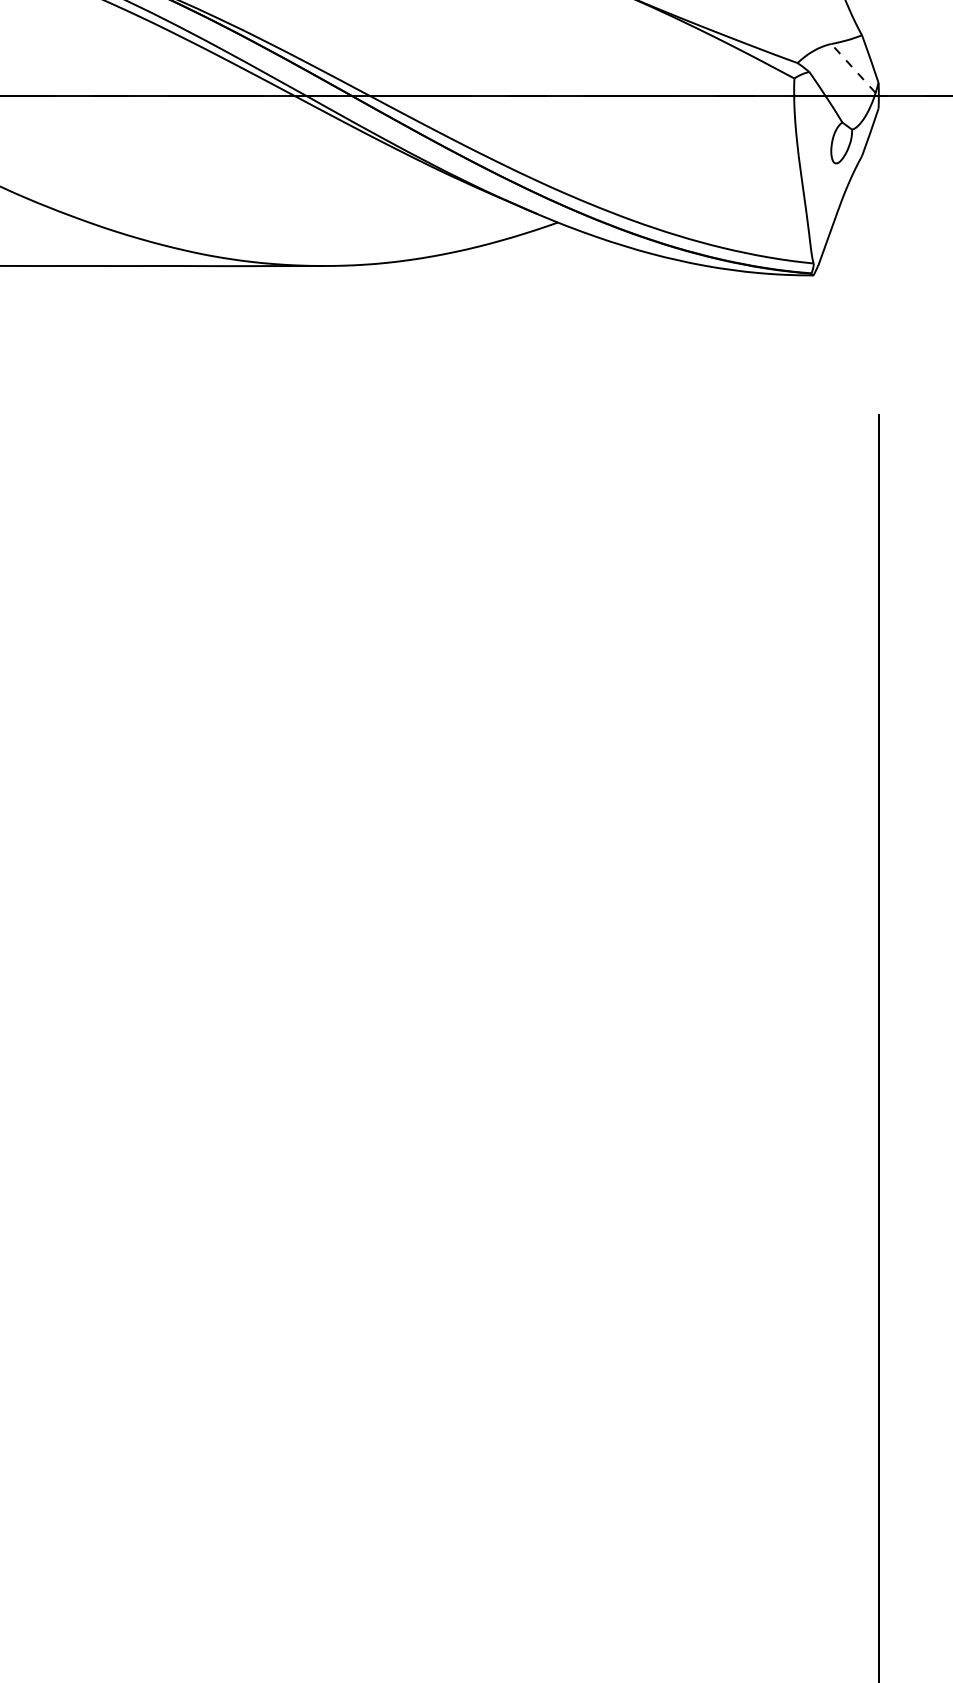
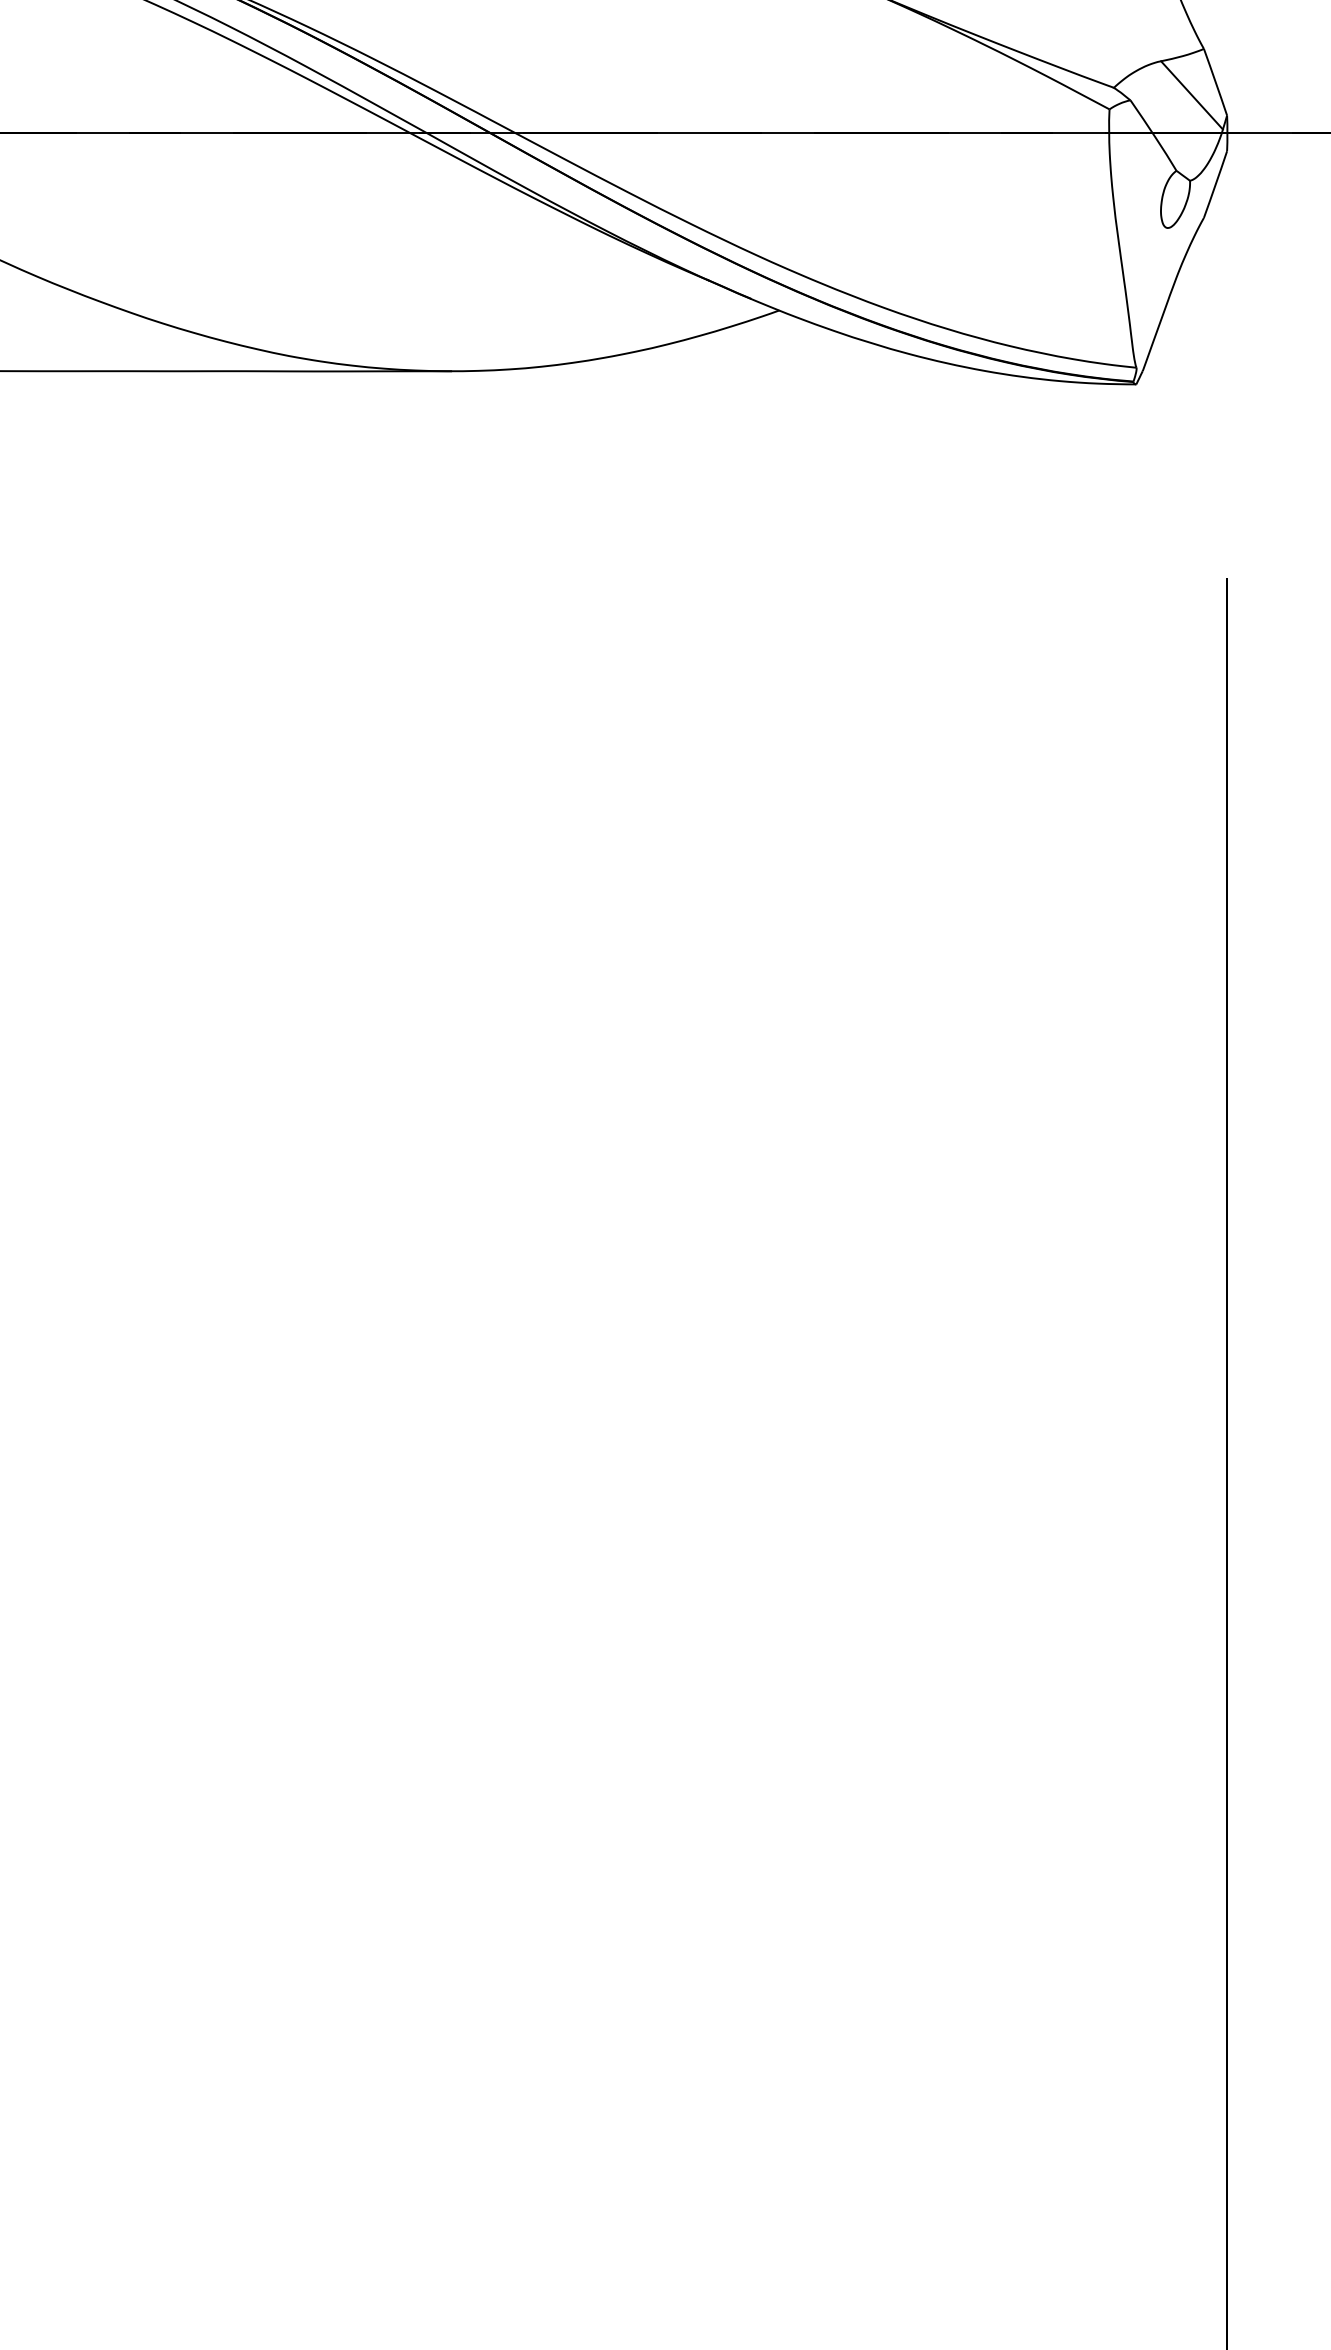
line: (853, 68) -> (1191, 95), dashed -> solid

